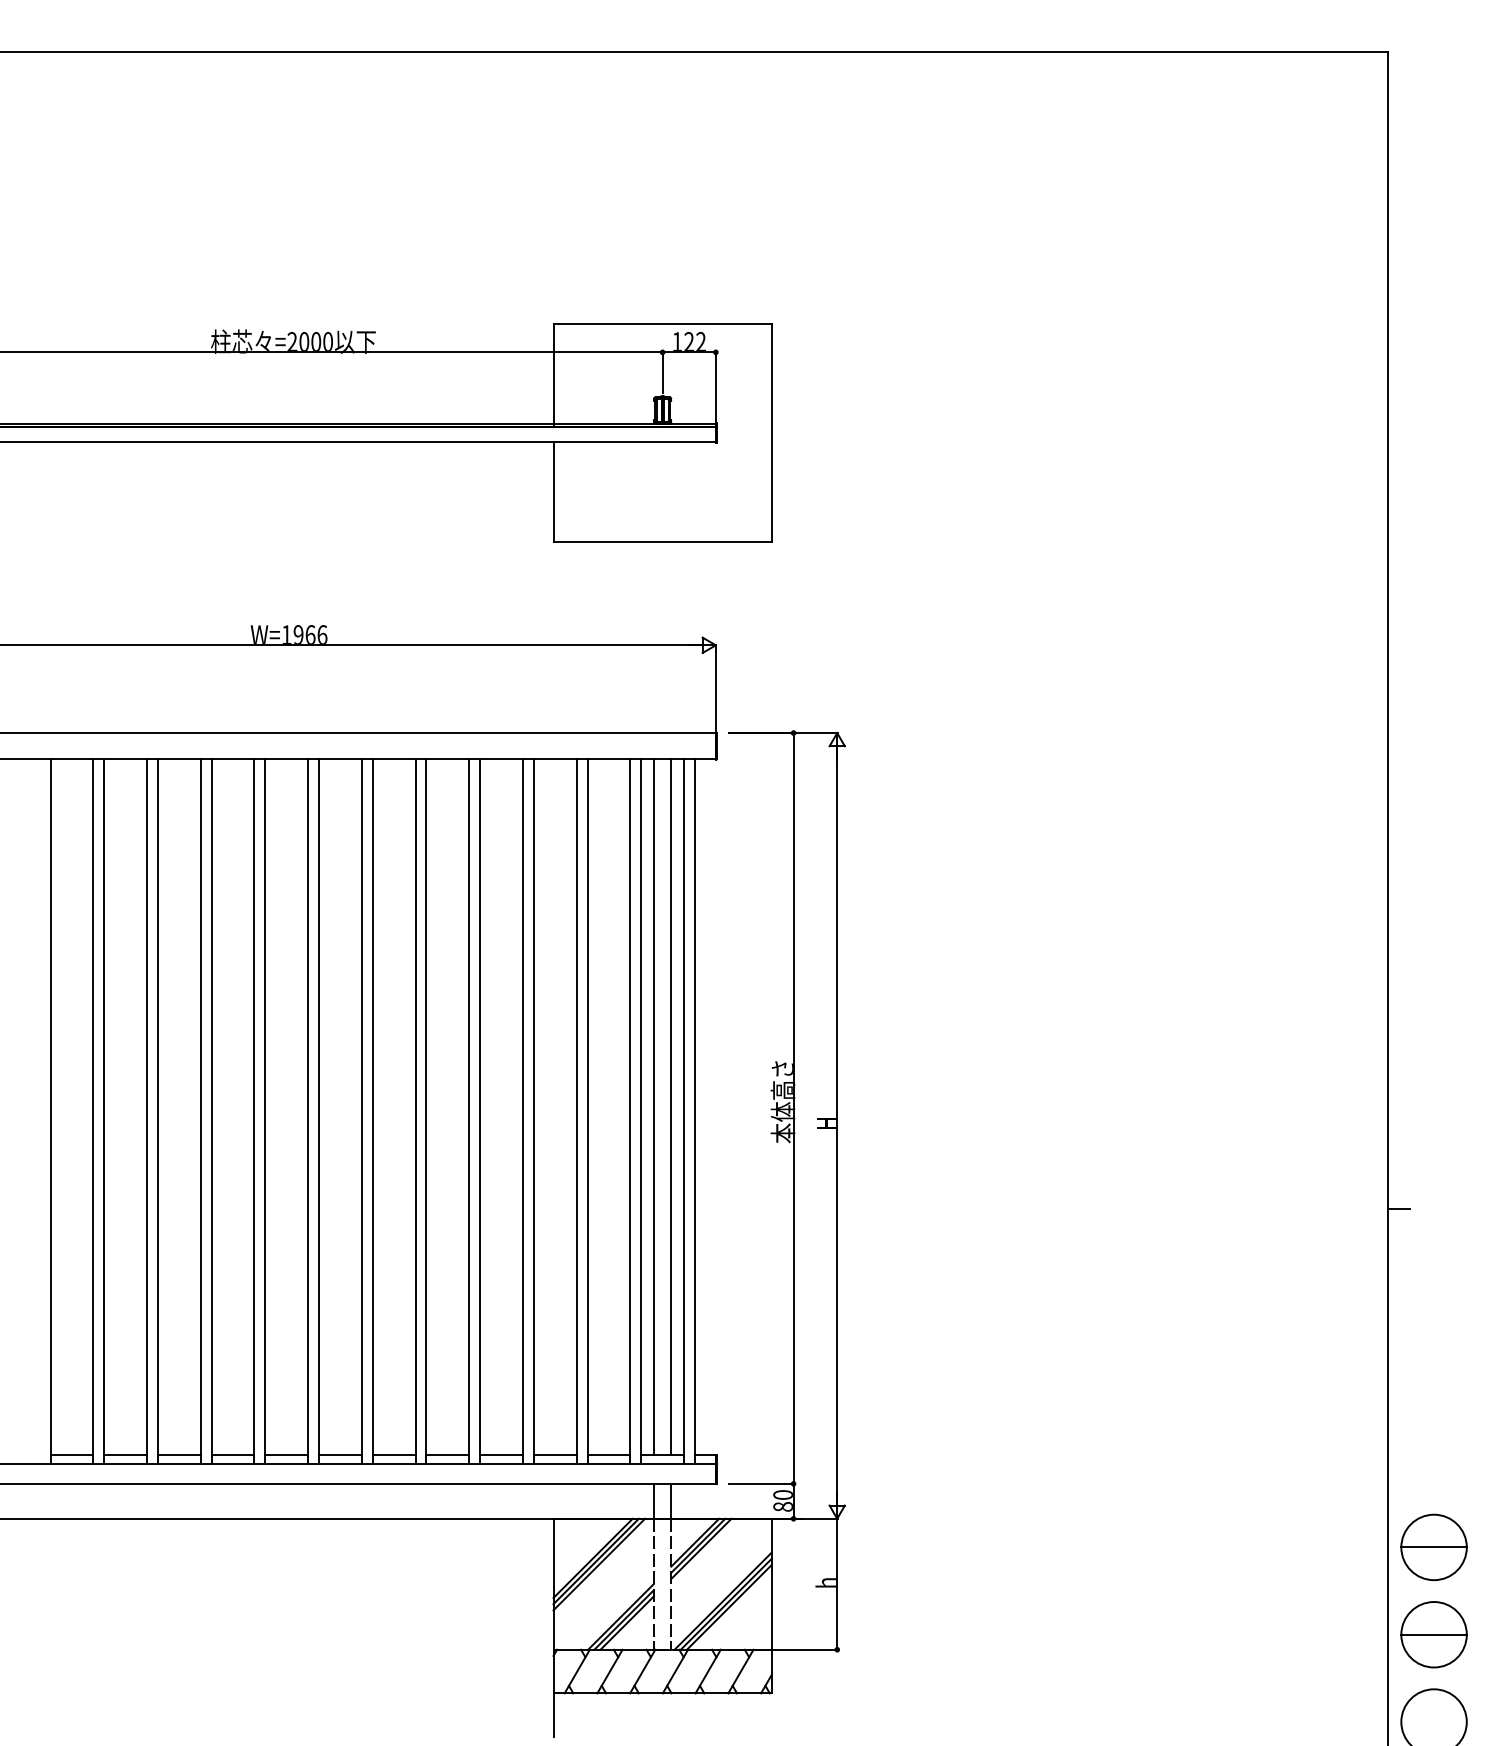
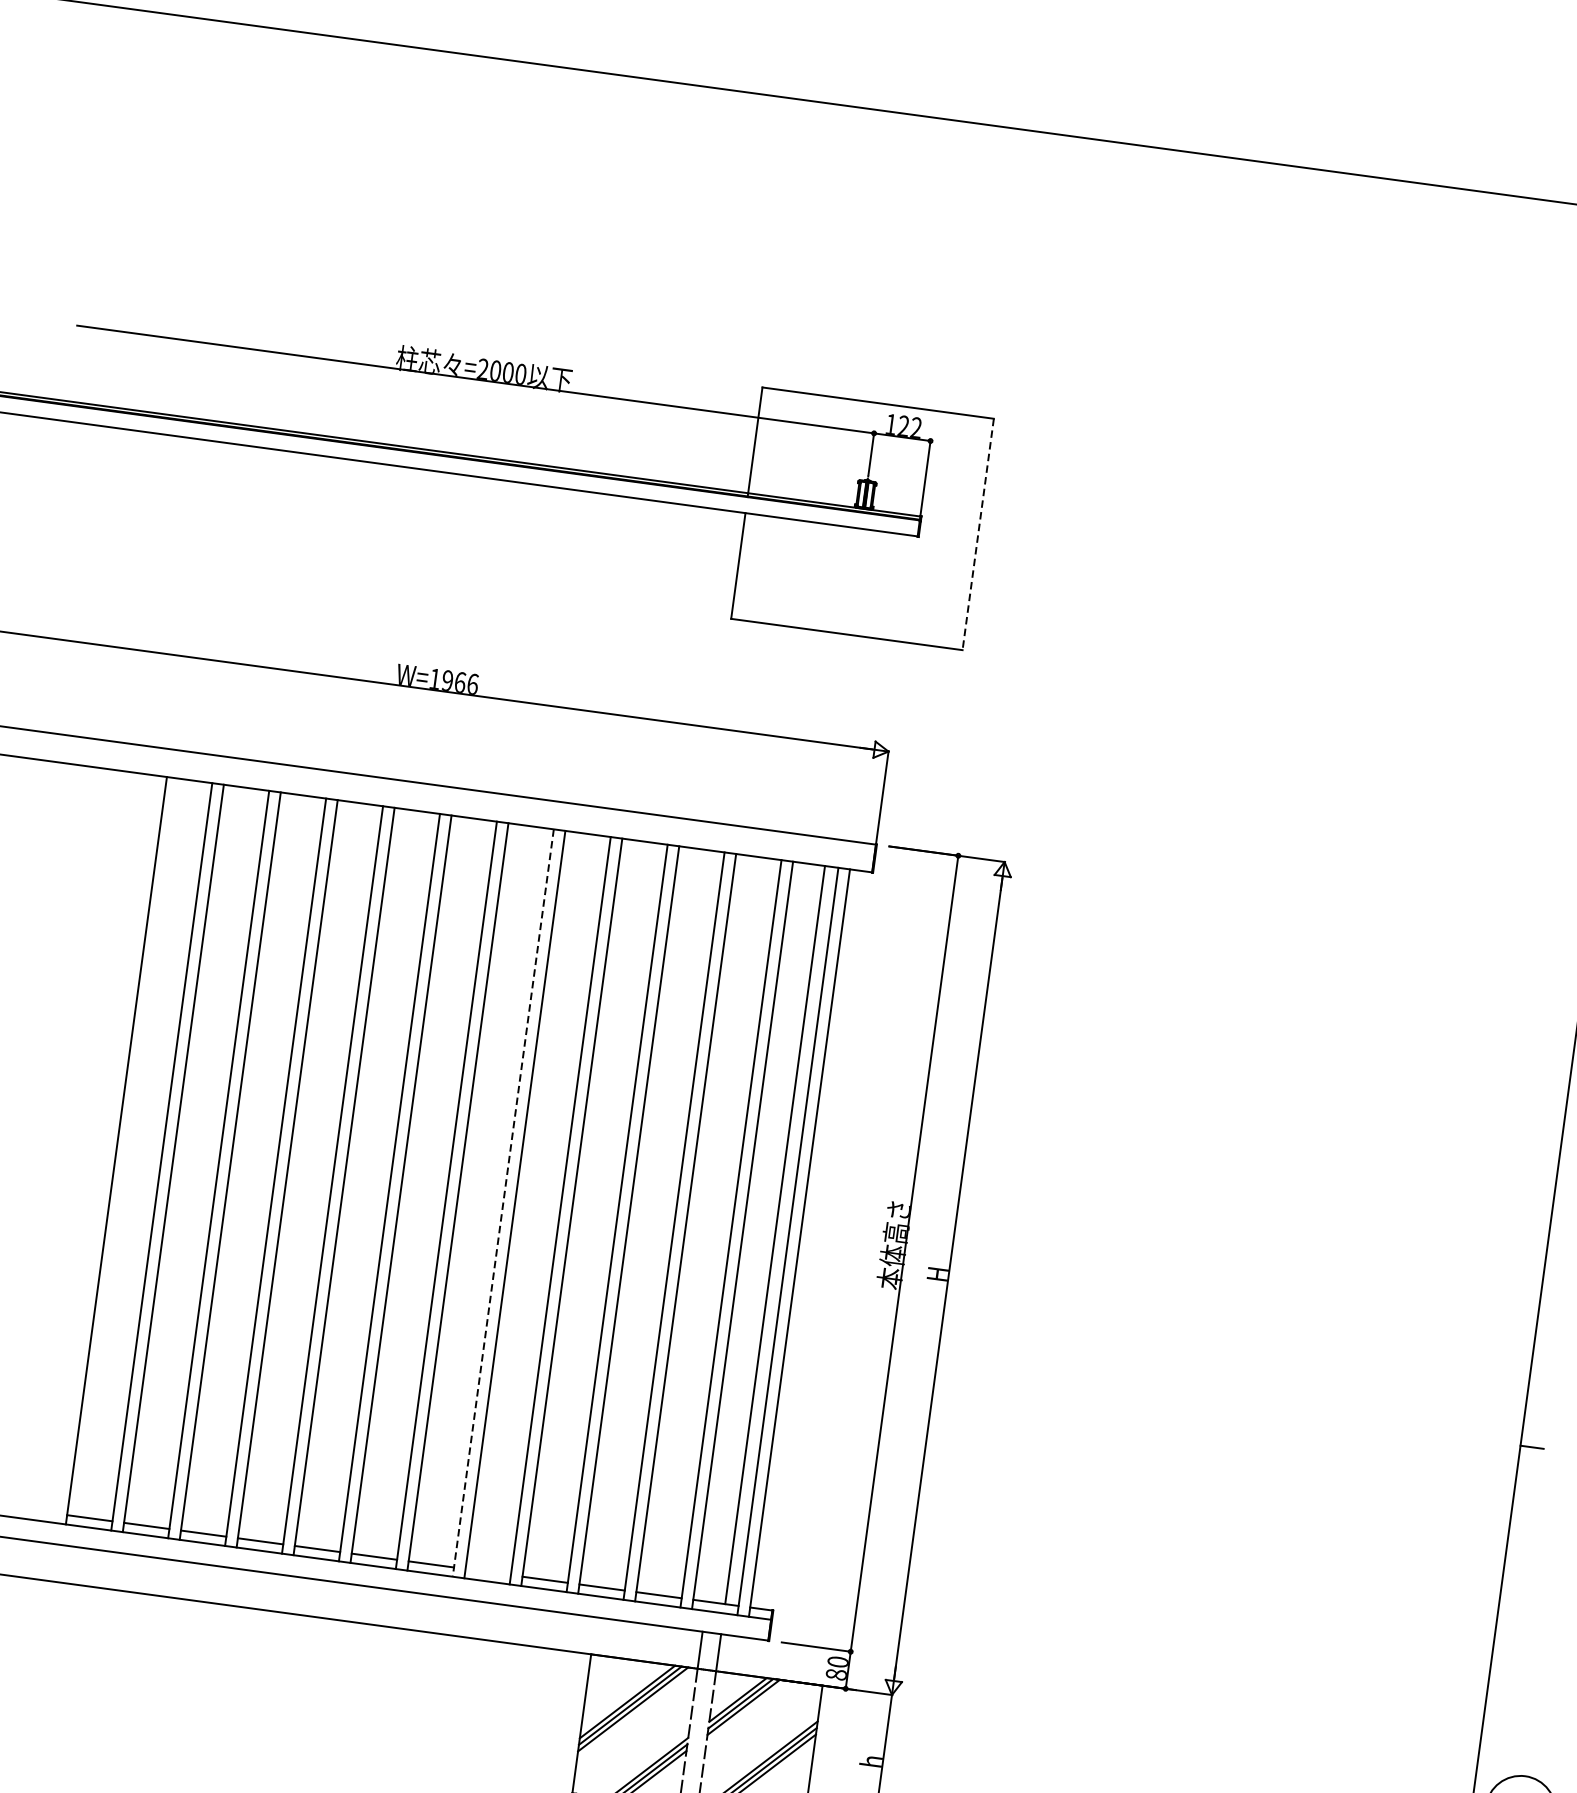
line: (771, 433) -> (977, 535), solid -> dashed
line: (653, 1107) -> (756, 1232), removed
line: (415, 1112) -> (503, 1203), solid -> dashed
line: (447, 1455) -> (487, 1572), removed

